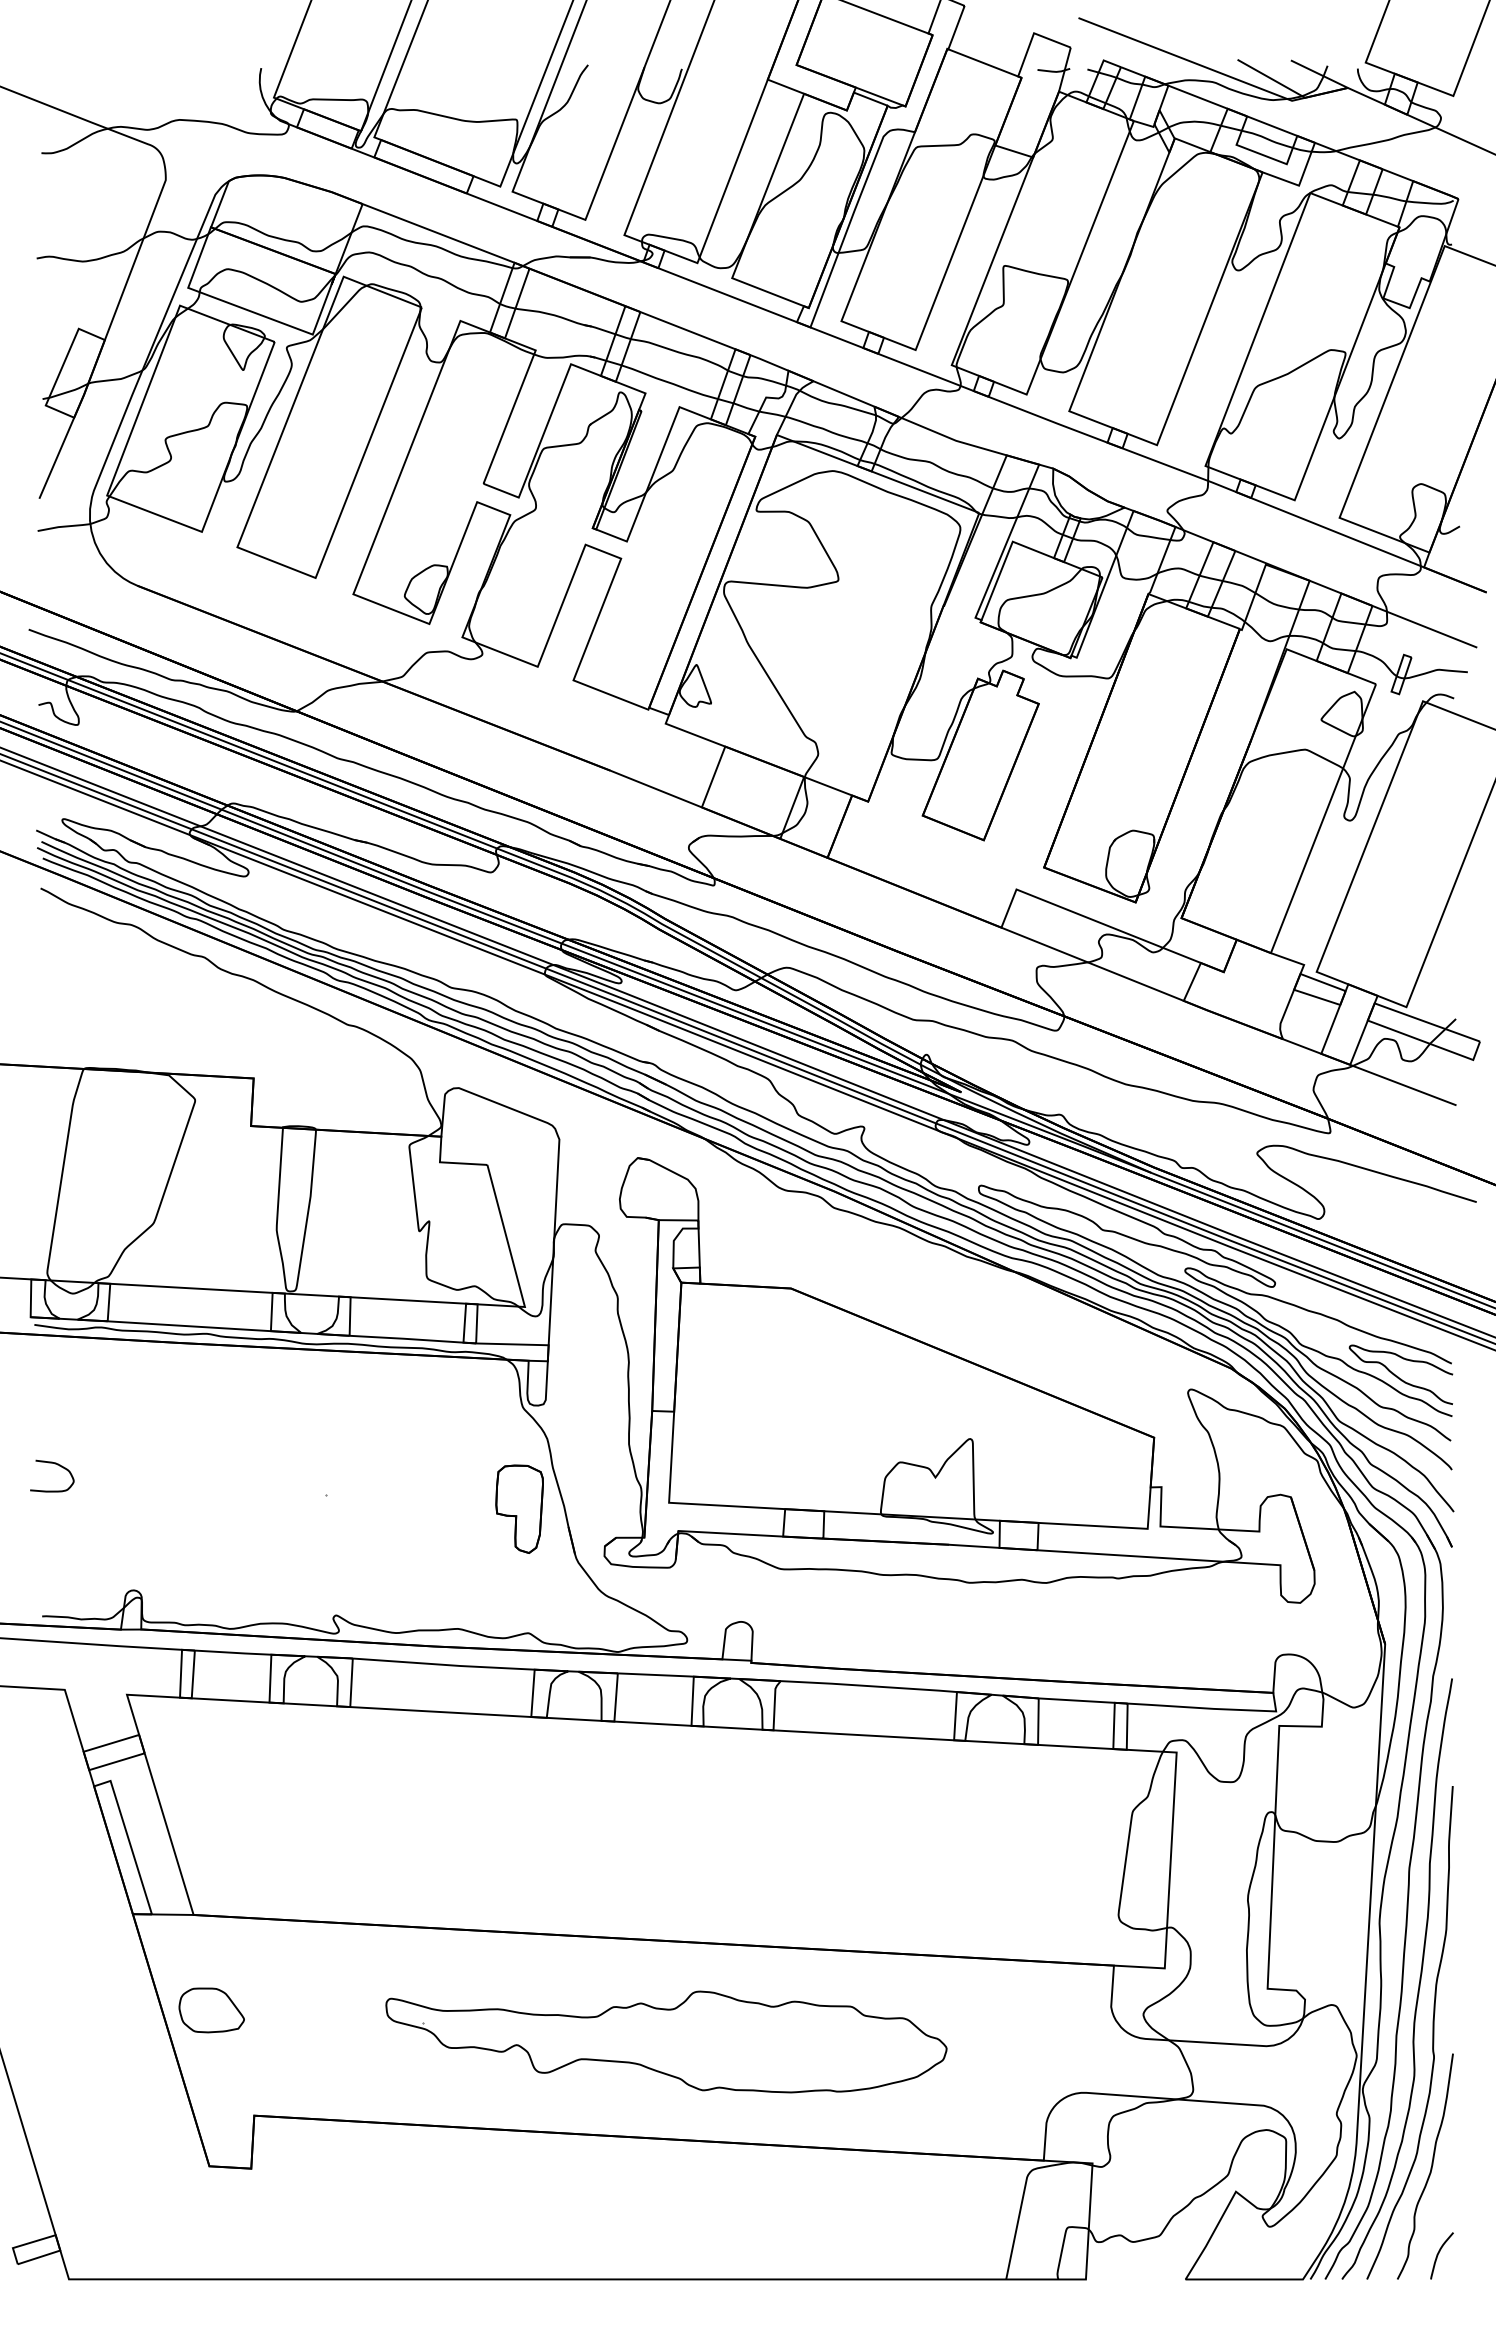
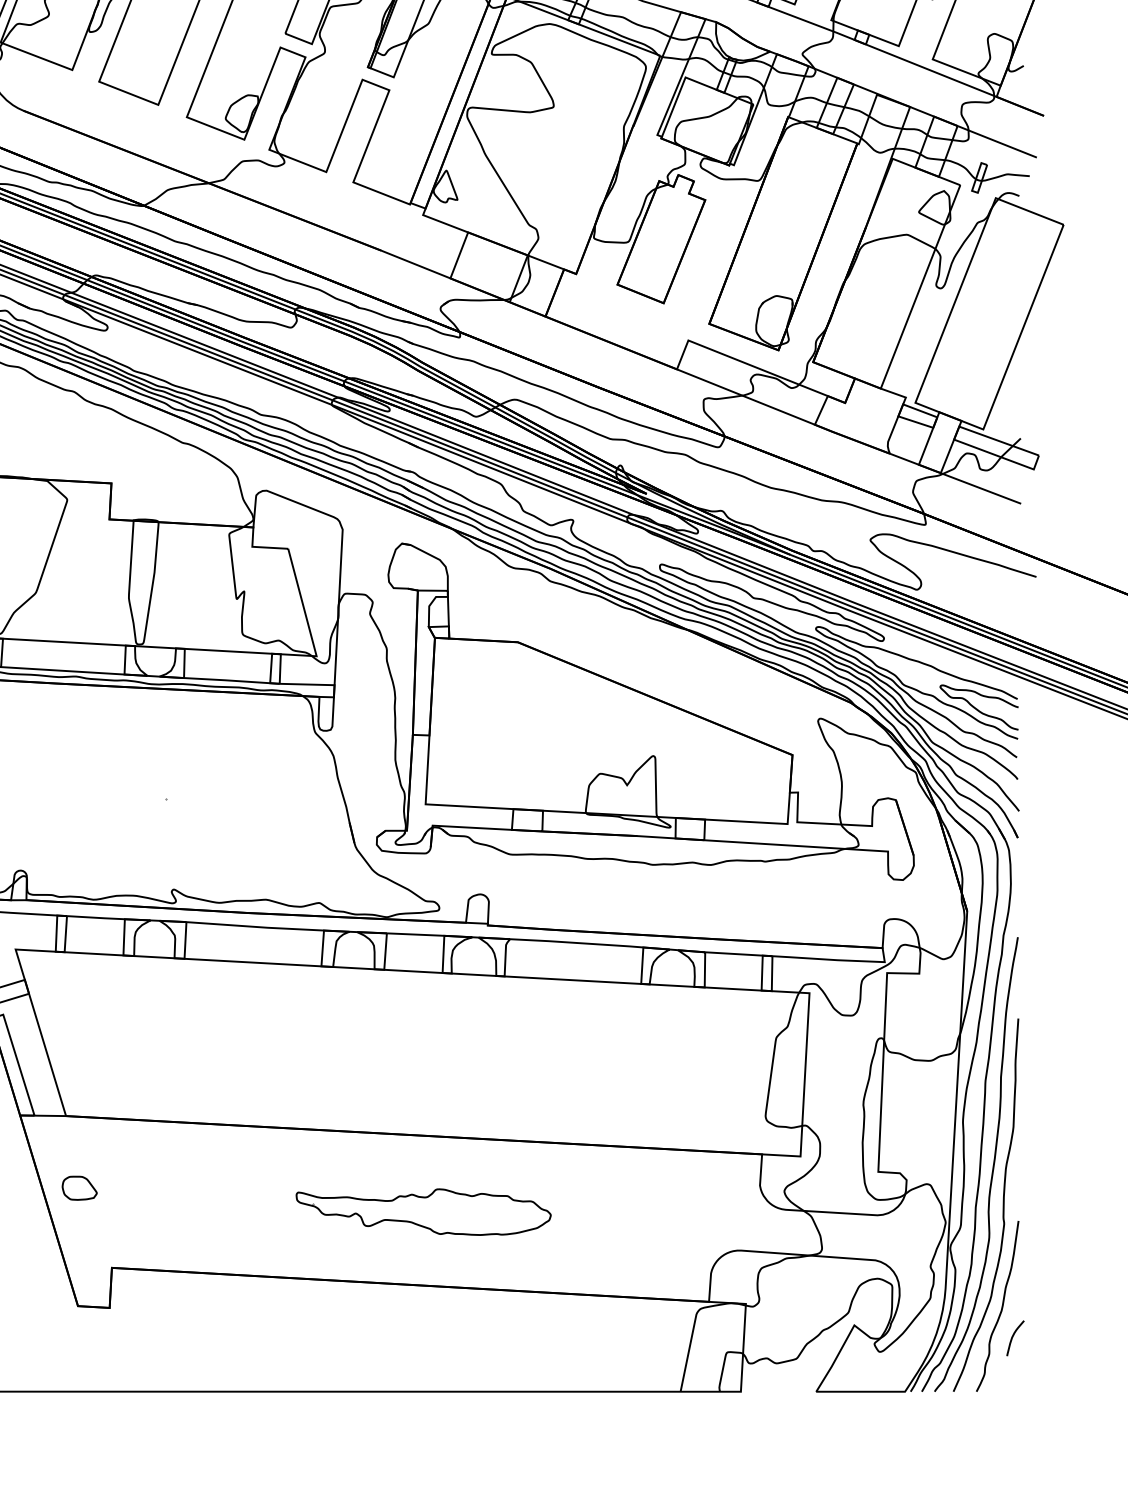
part: (519, 1508) -> (312, 808), removed
part: (211, 2010) -> (79, 1188), size x0.7
part: (666, 2041) -> (423, 1211), size x0.6
curve: (1439, 2253) -> (1013, 1336), moved

